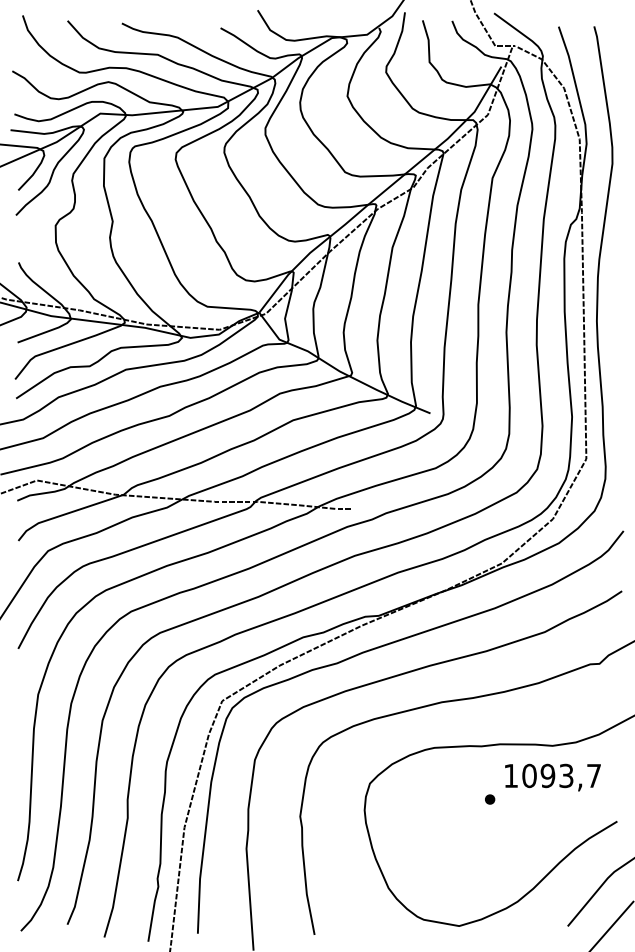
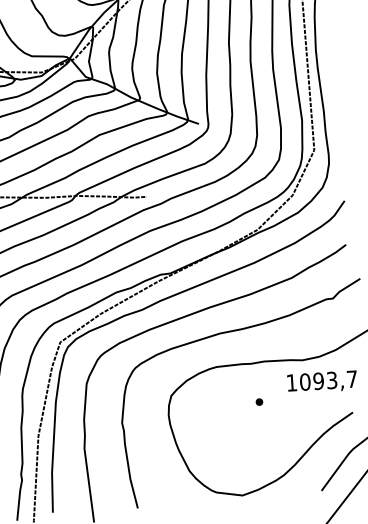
text: (552, 777) -> (322, 382), moved

